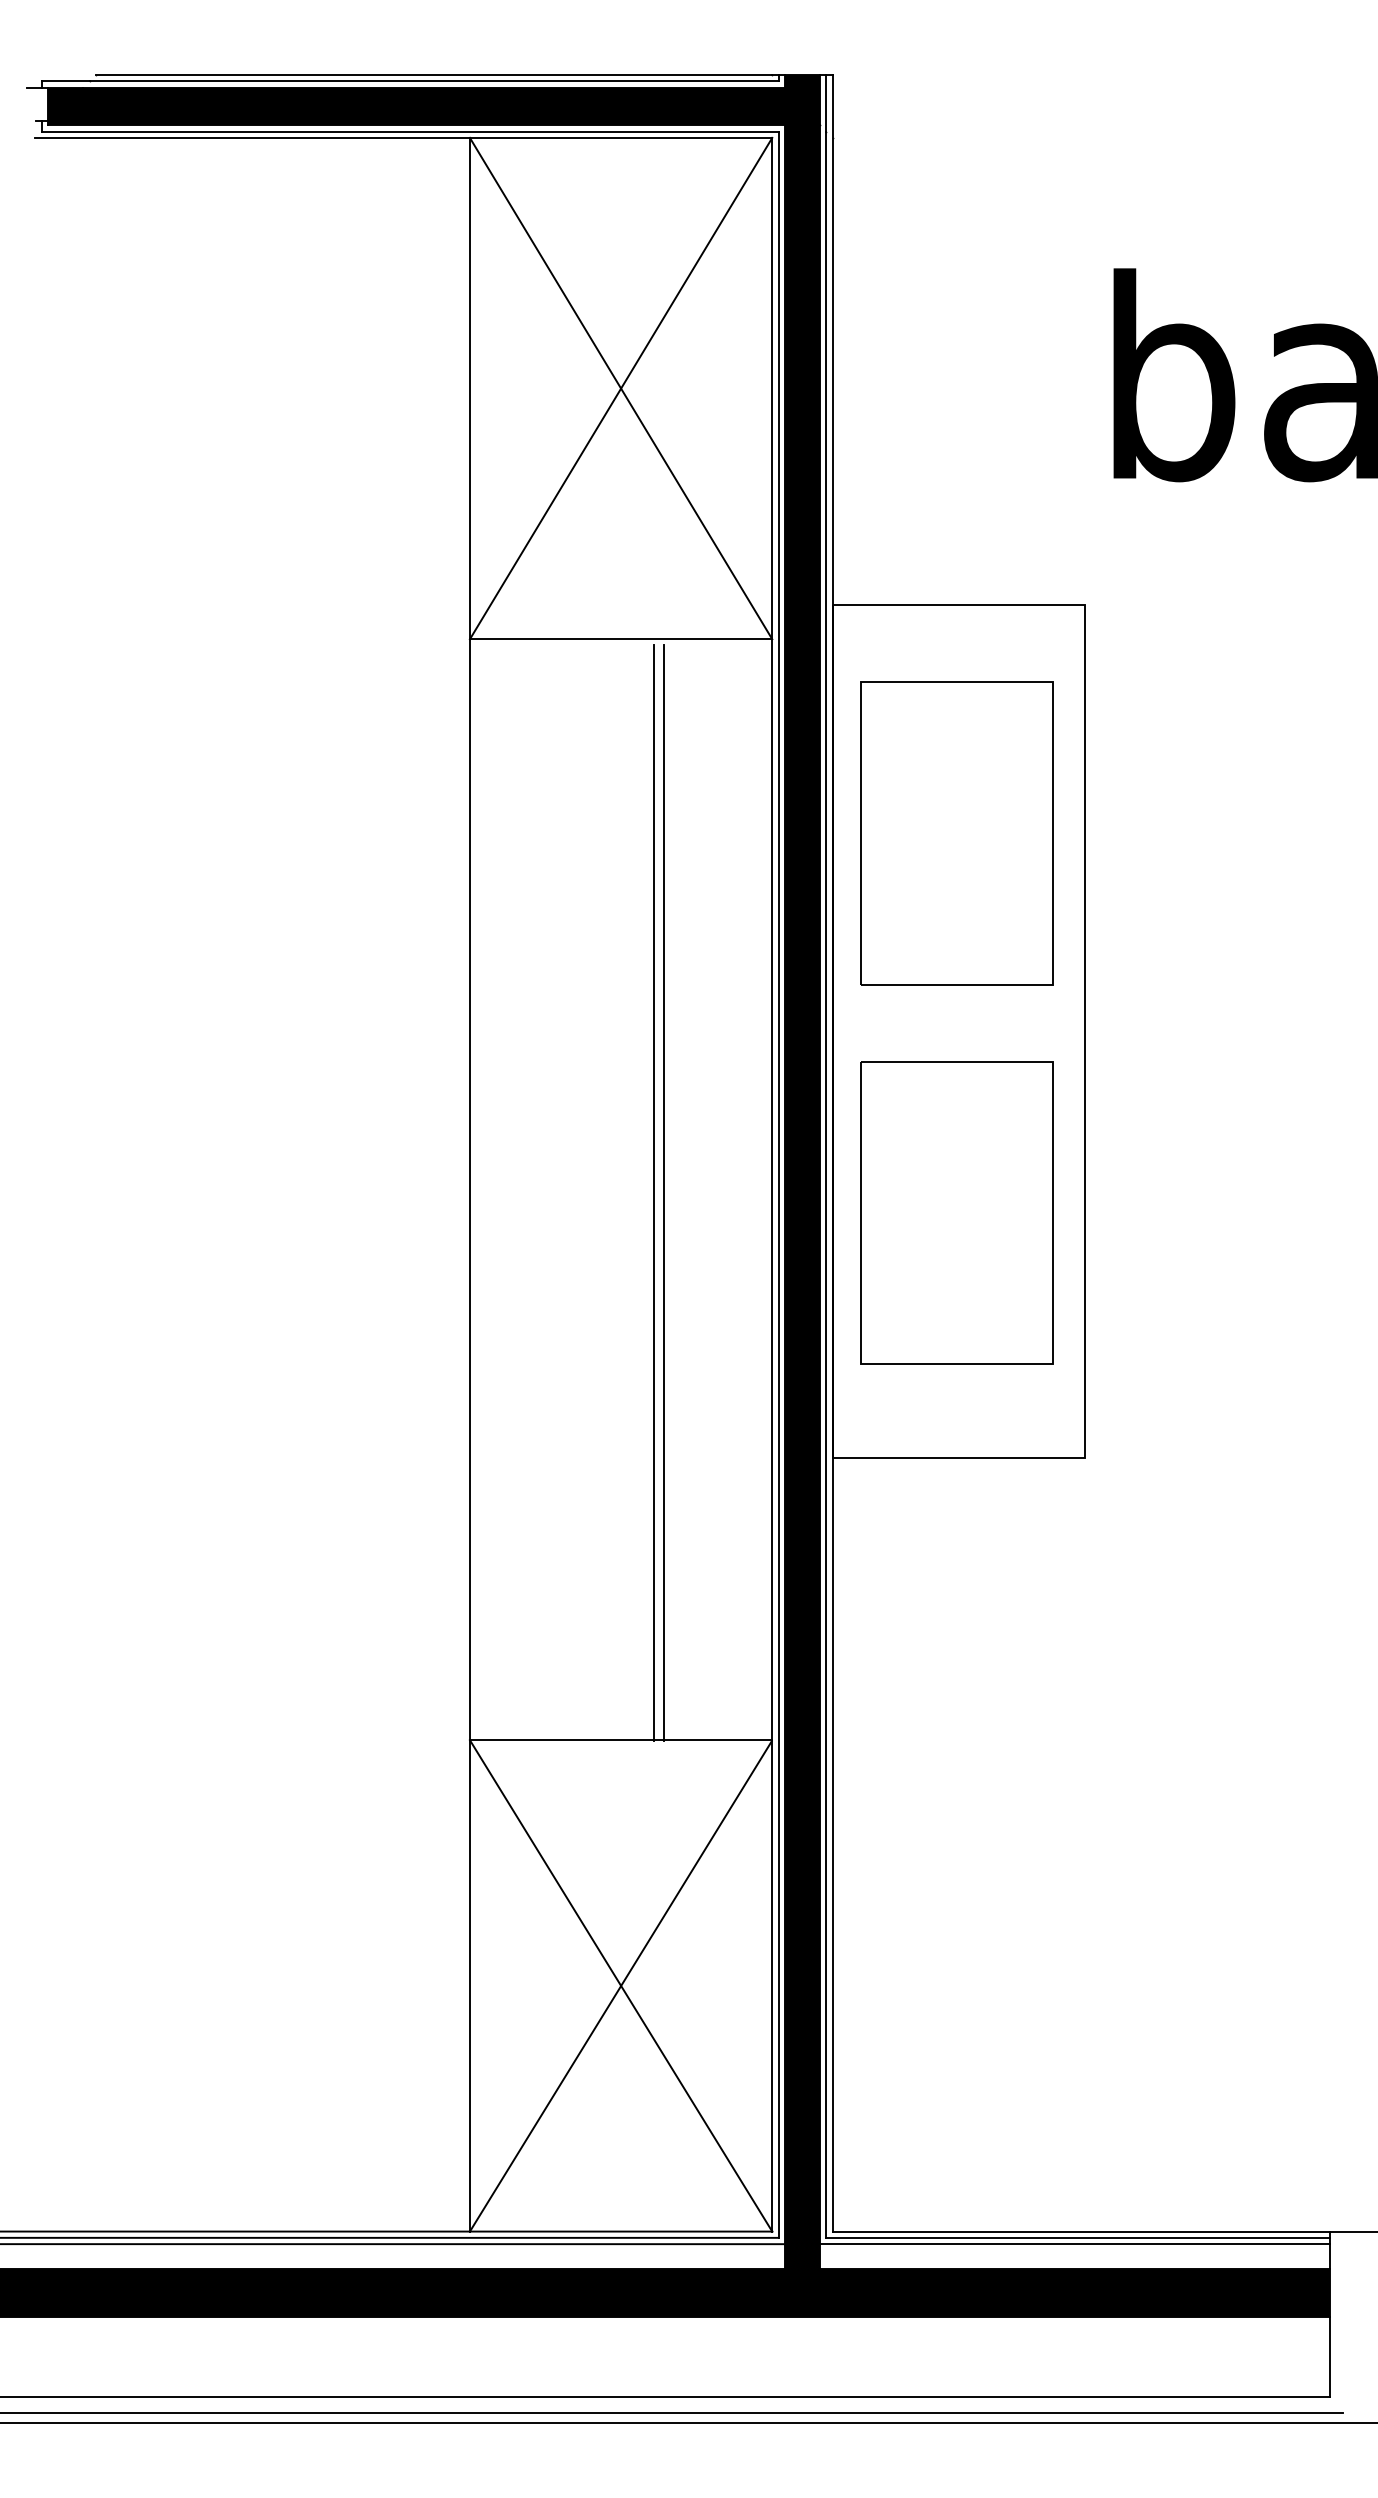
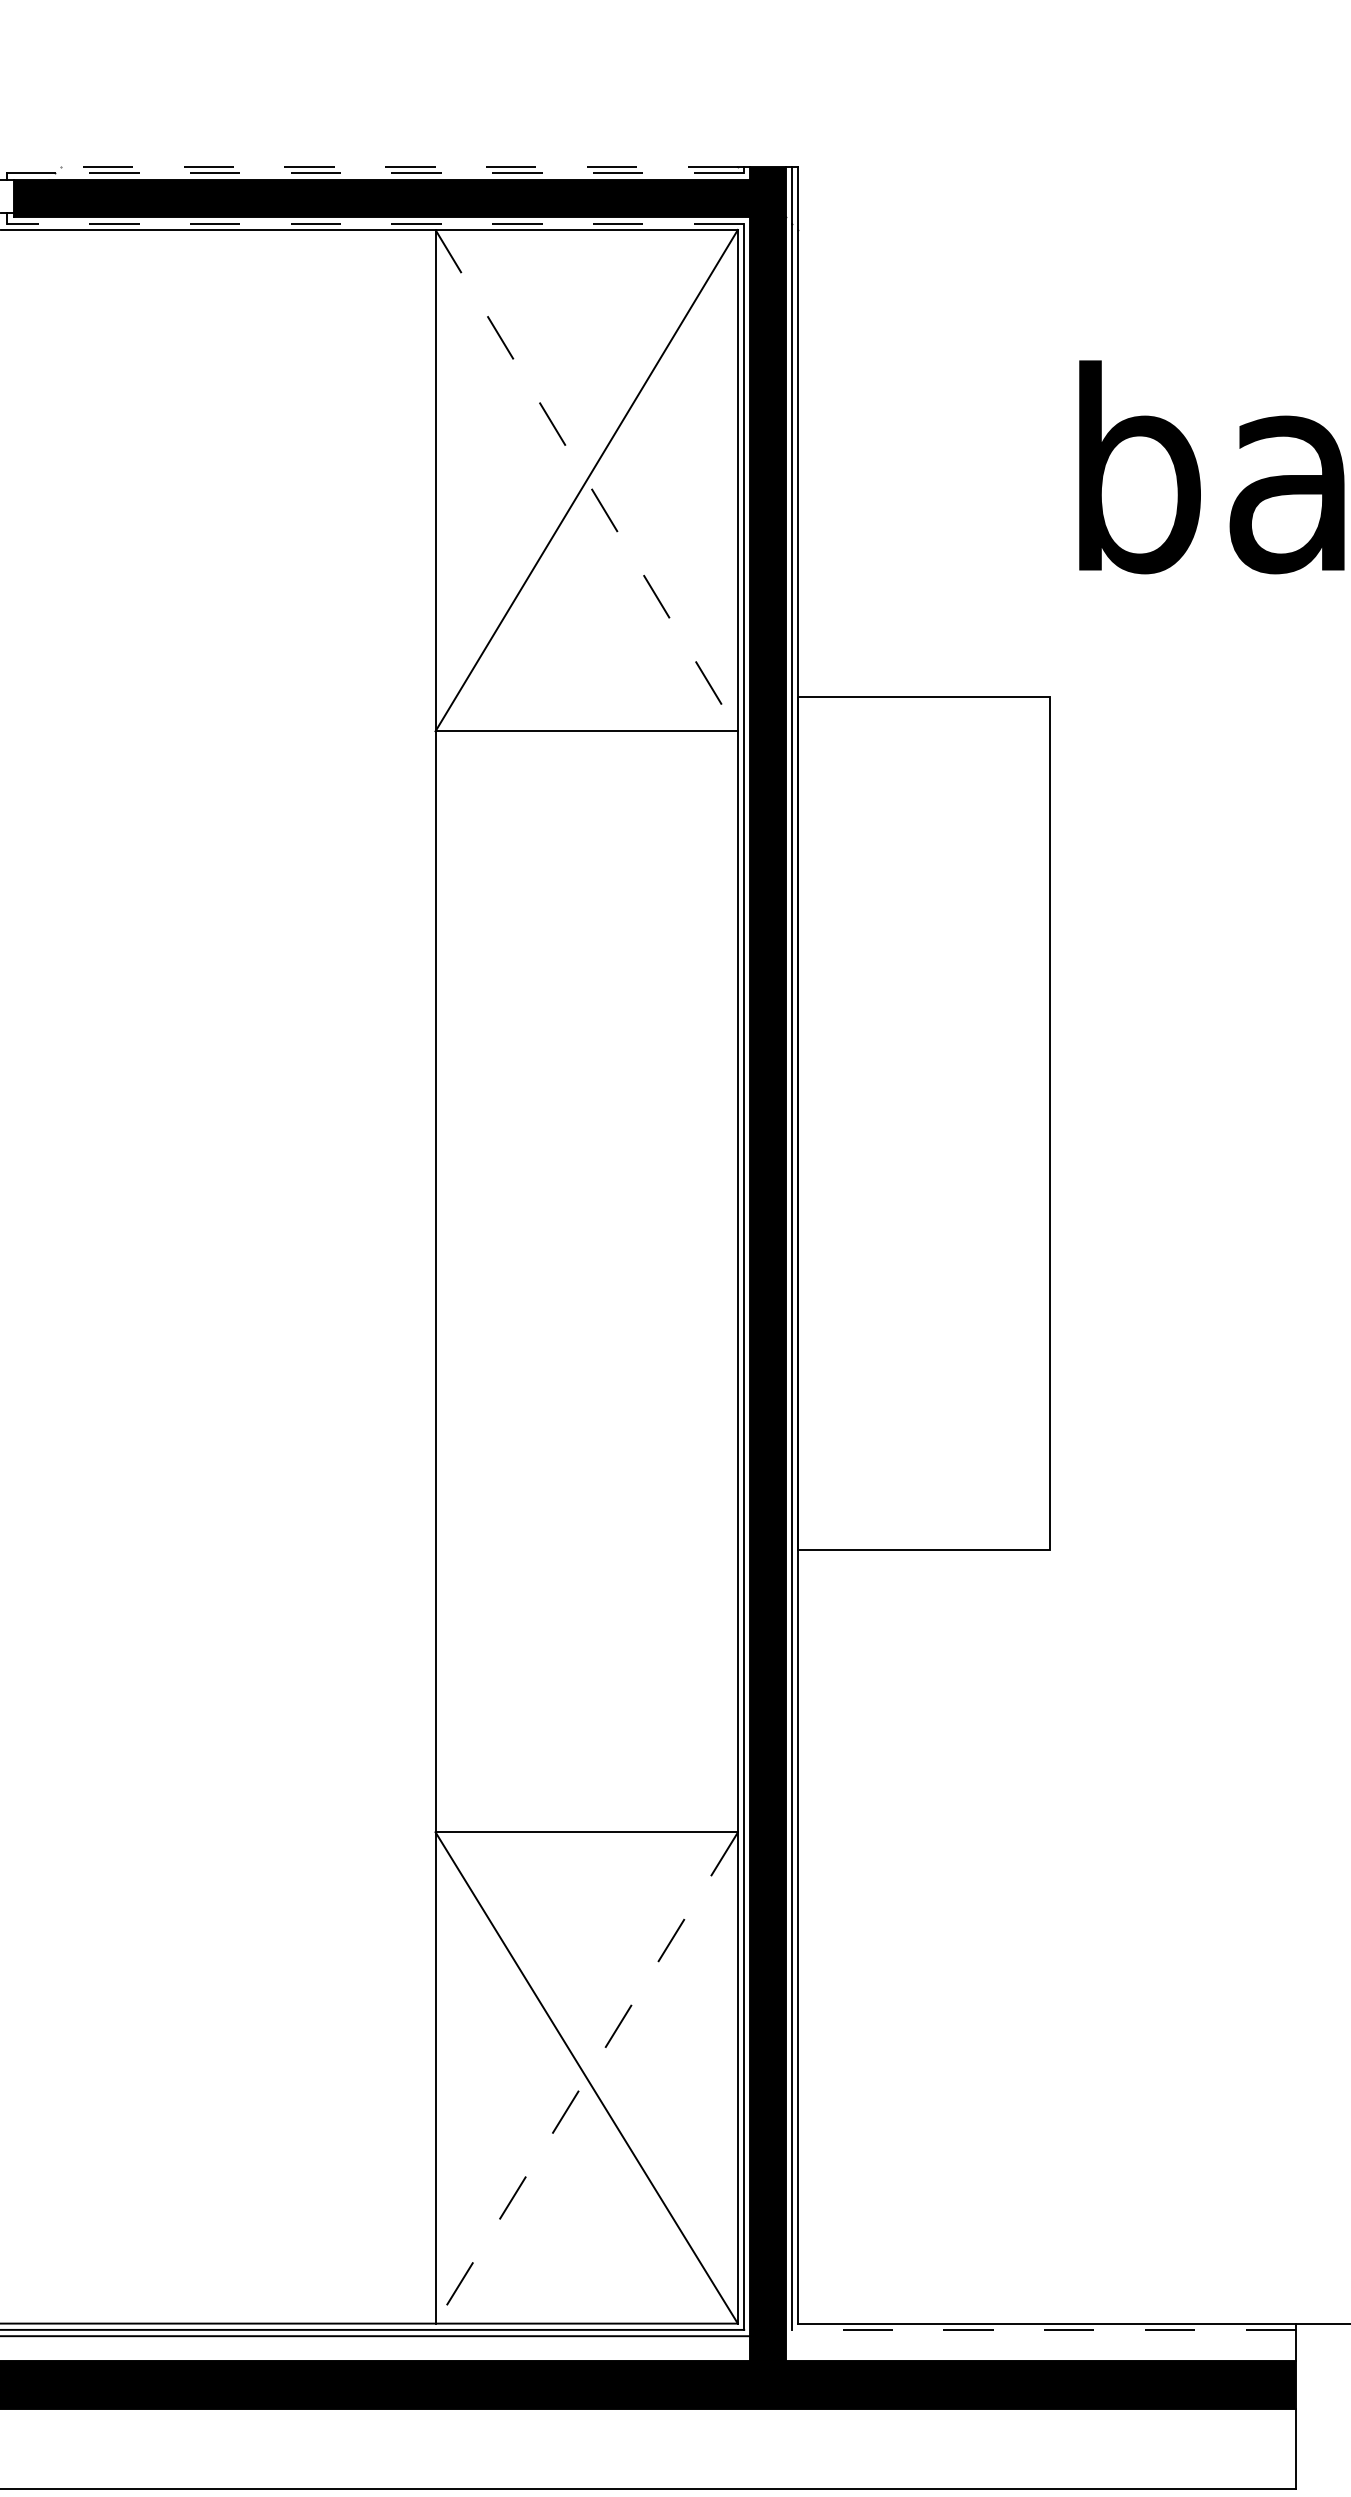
line: (433, 74) -> (399, 166), solid -> dashed
line: (434, 81) -> (400, 173), solid -> dashed
line: (409, 131) -> (375, 223), solid -> dashed
line: (621, 388) -> (587, 480), solid -> dashed
part: (956, 833) -> (922, 925), removed
line: (653, 1193) -> (619, 1285), removed
line: (663, 1193) -> (629, 1285), removed
part: (956, 1212) -> (922, 1304), removed
line: (620, 1986) -> (586, 2078), solid -> dashed
line: (1078, 2237) -> (1044, 2329), solid -> dashed
line: (1075, 2244) -> (1041, 2336), removed

